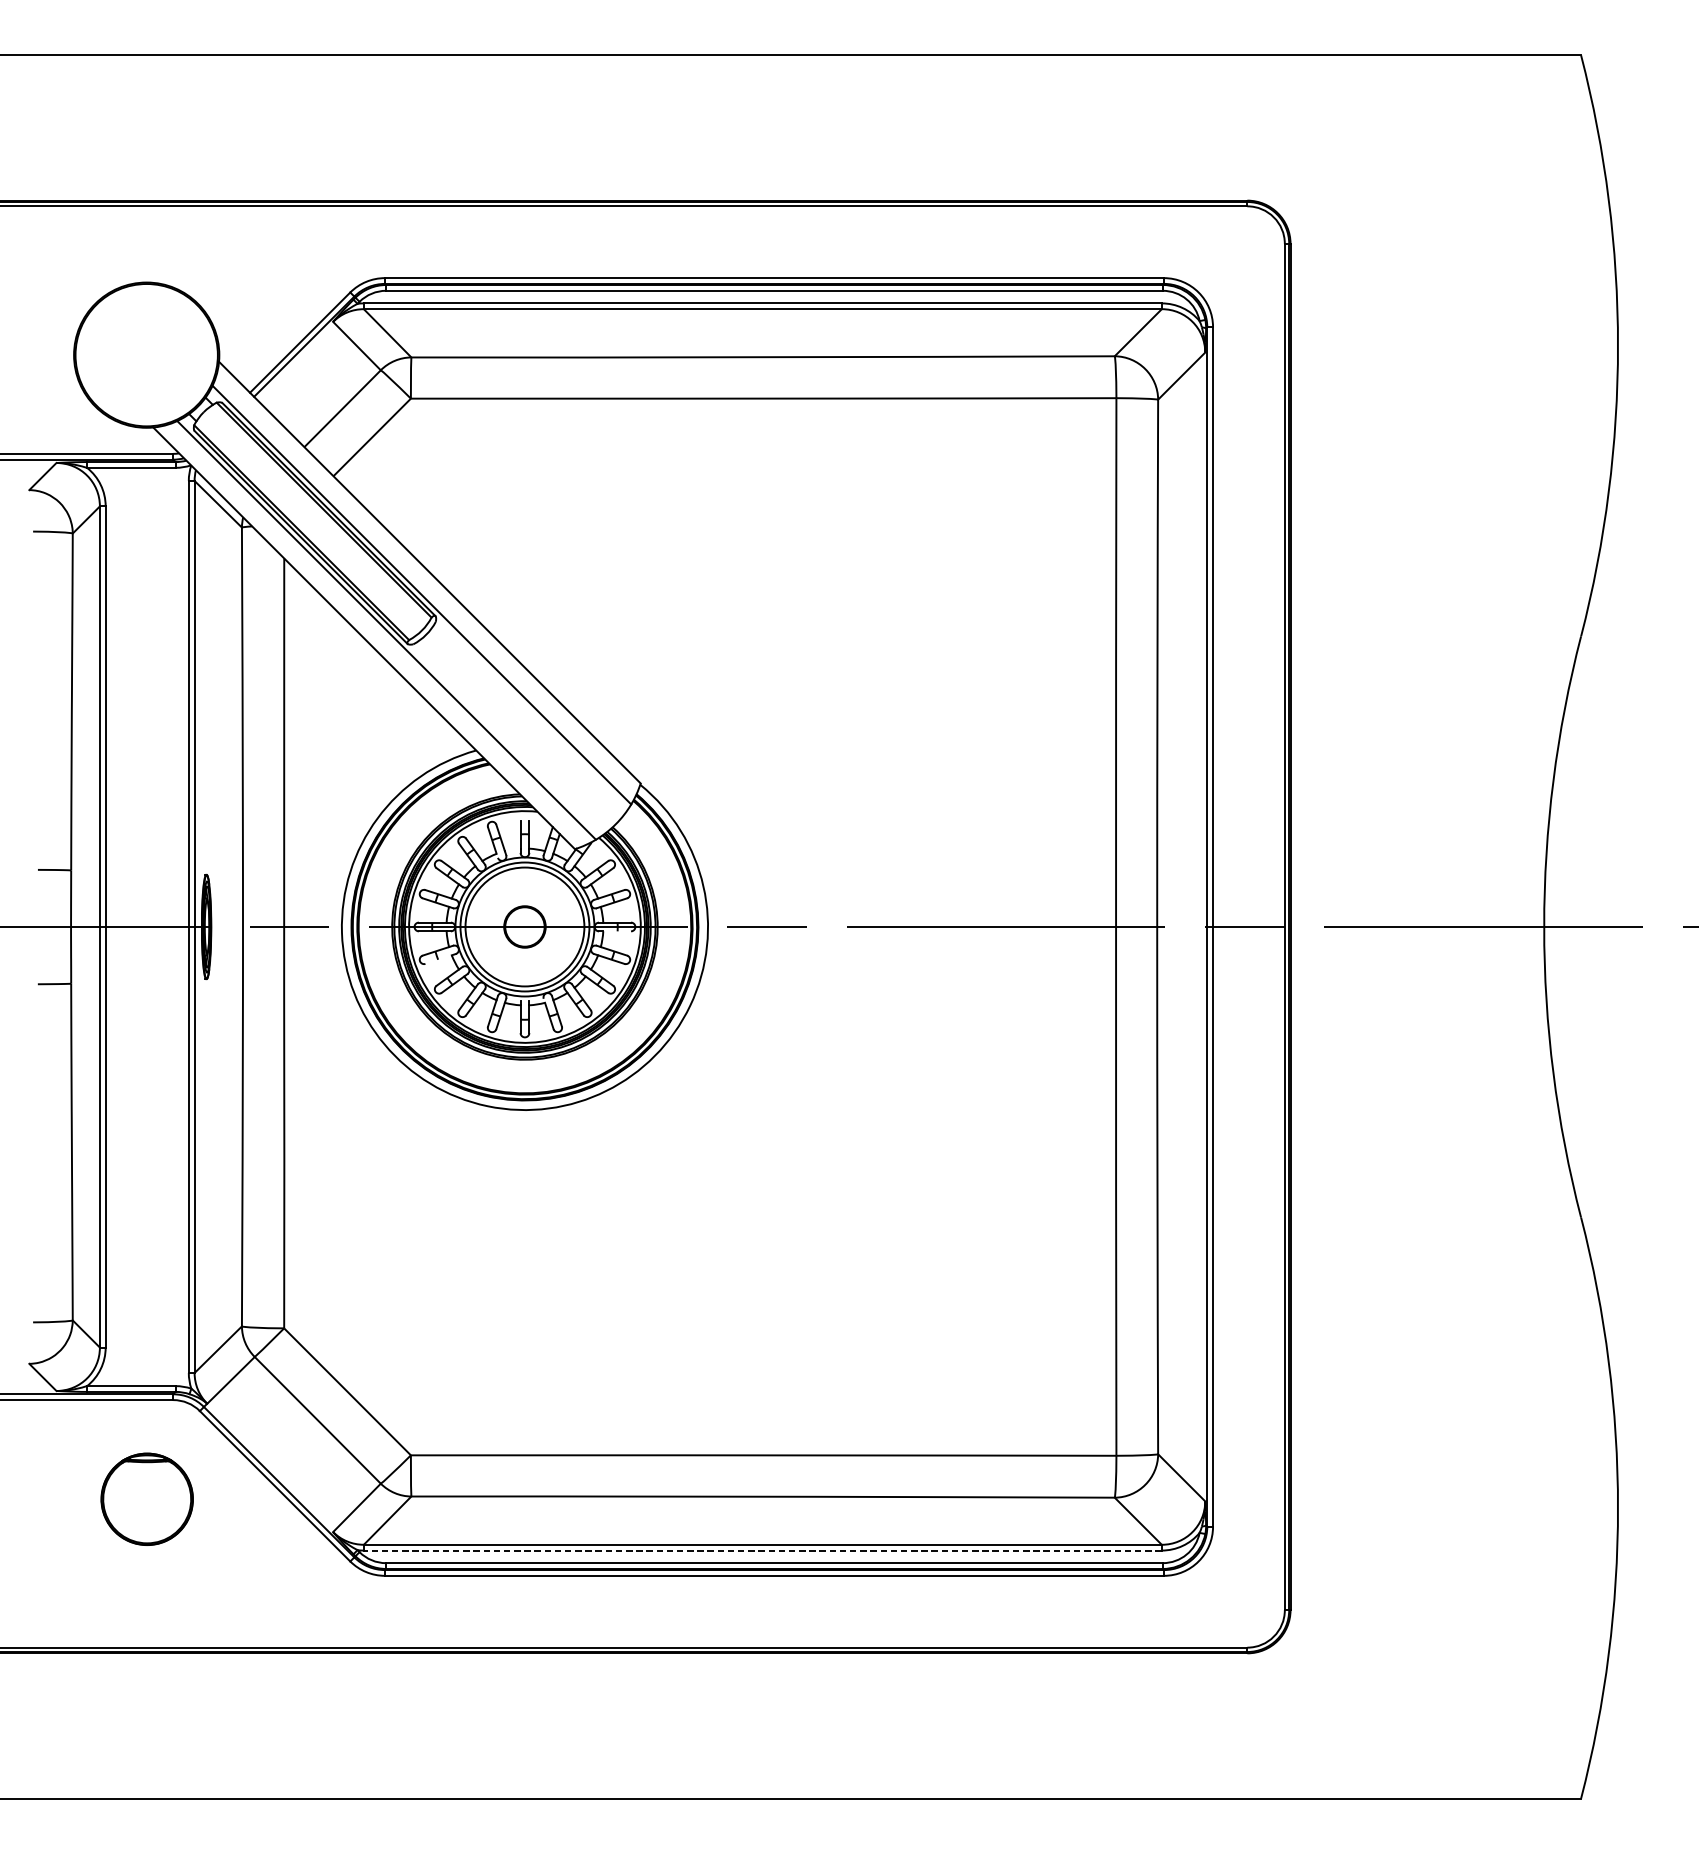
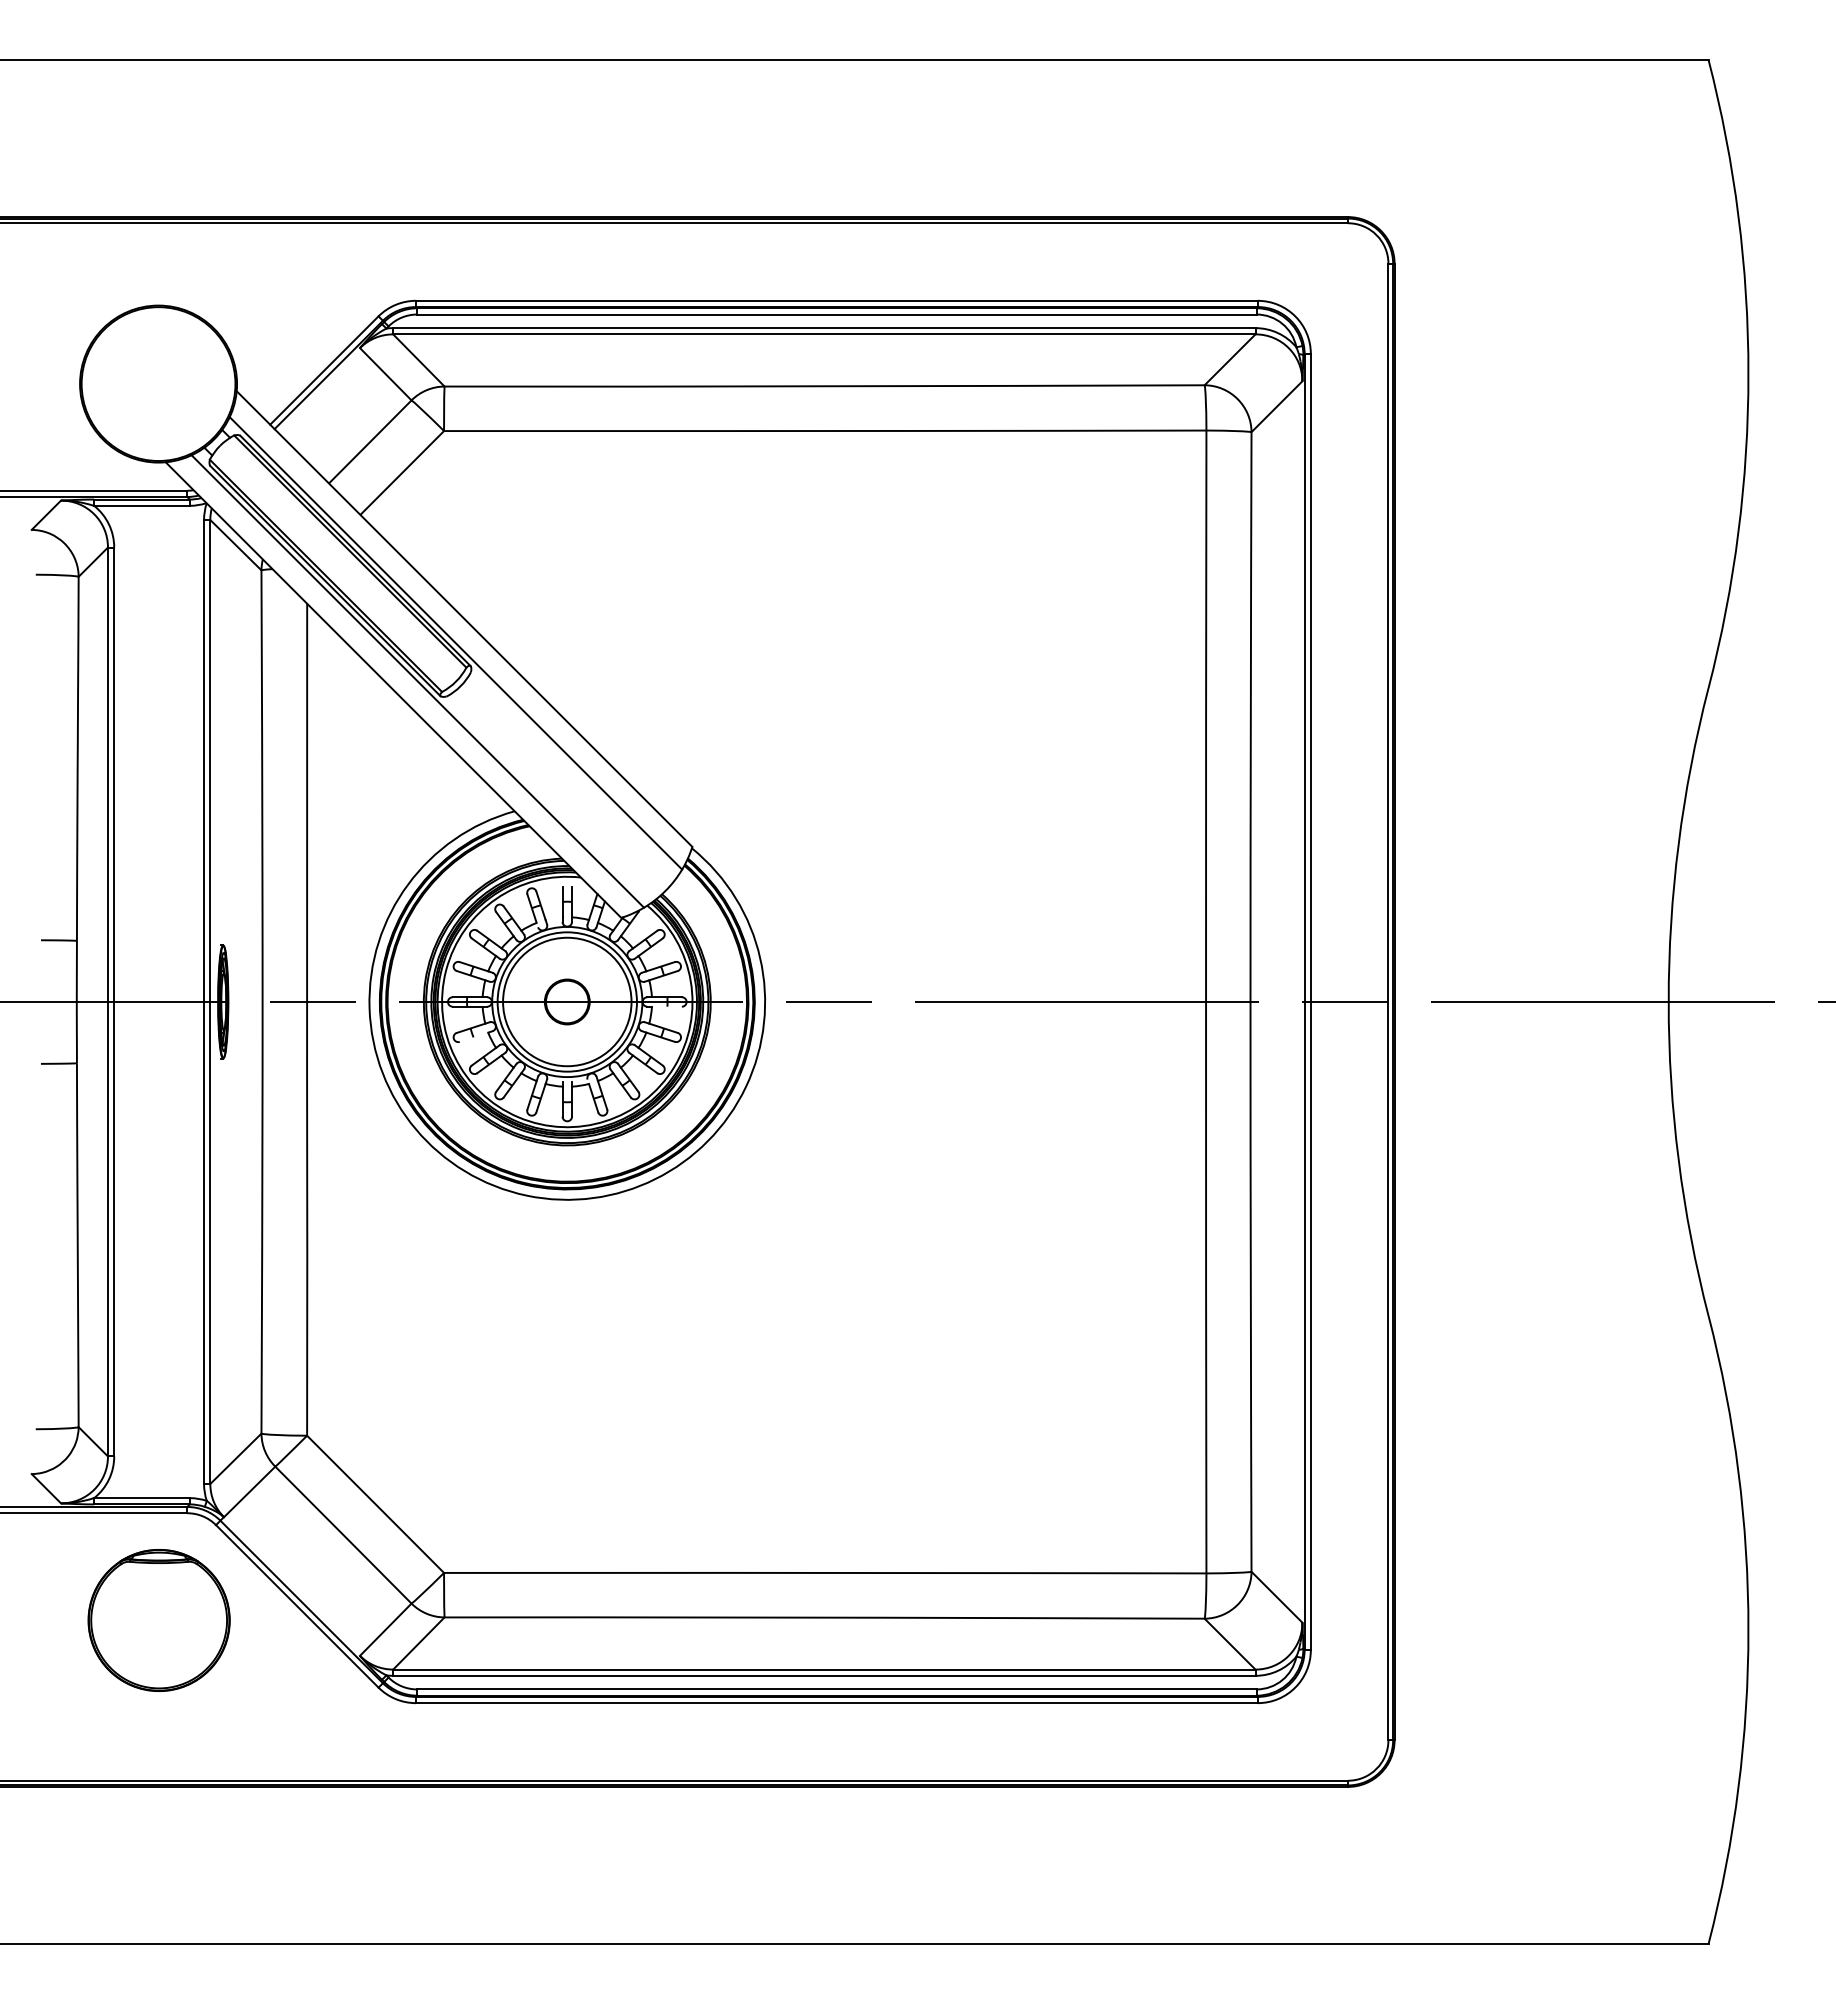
part: (146, 1499) -> (158, 1620), size x1.43
line: (762, 1550) -> (823, 1675), dashed -> solid

